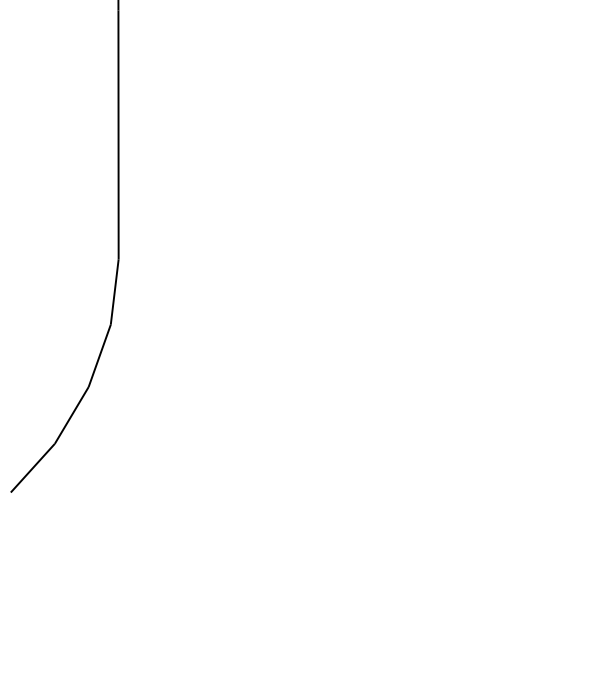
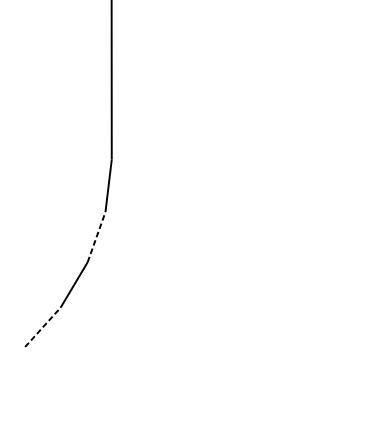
line: (99, 355) -> (96, 236), solid -> dashed
line: (32, 468) -> (42, 327), solid -> dashed

